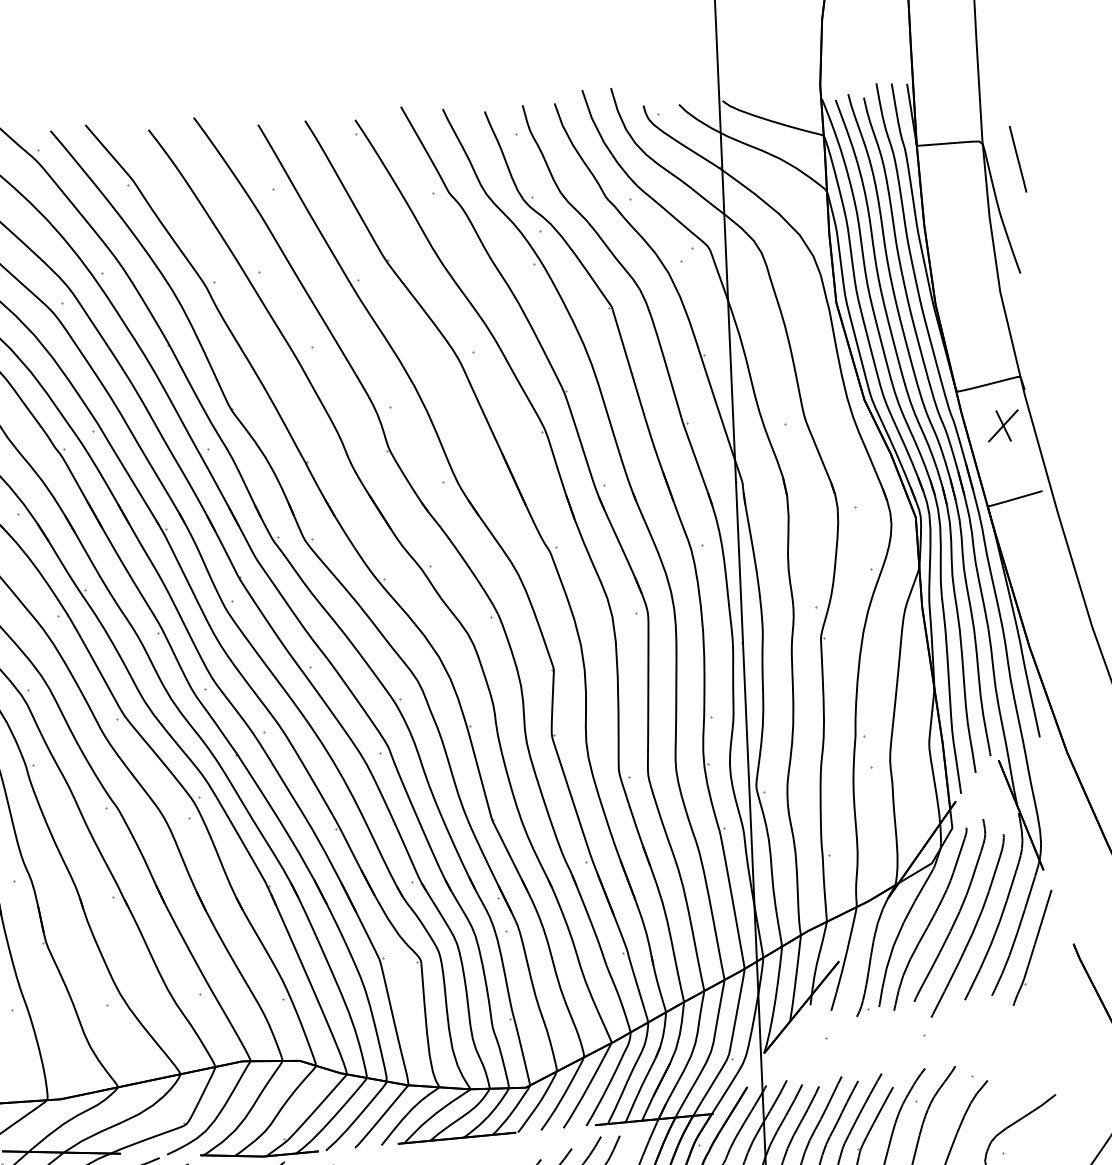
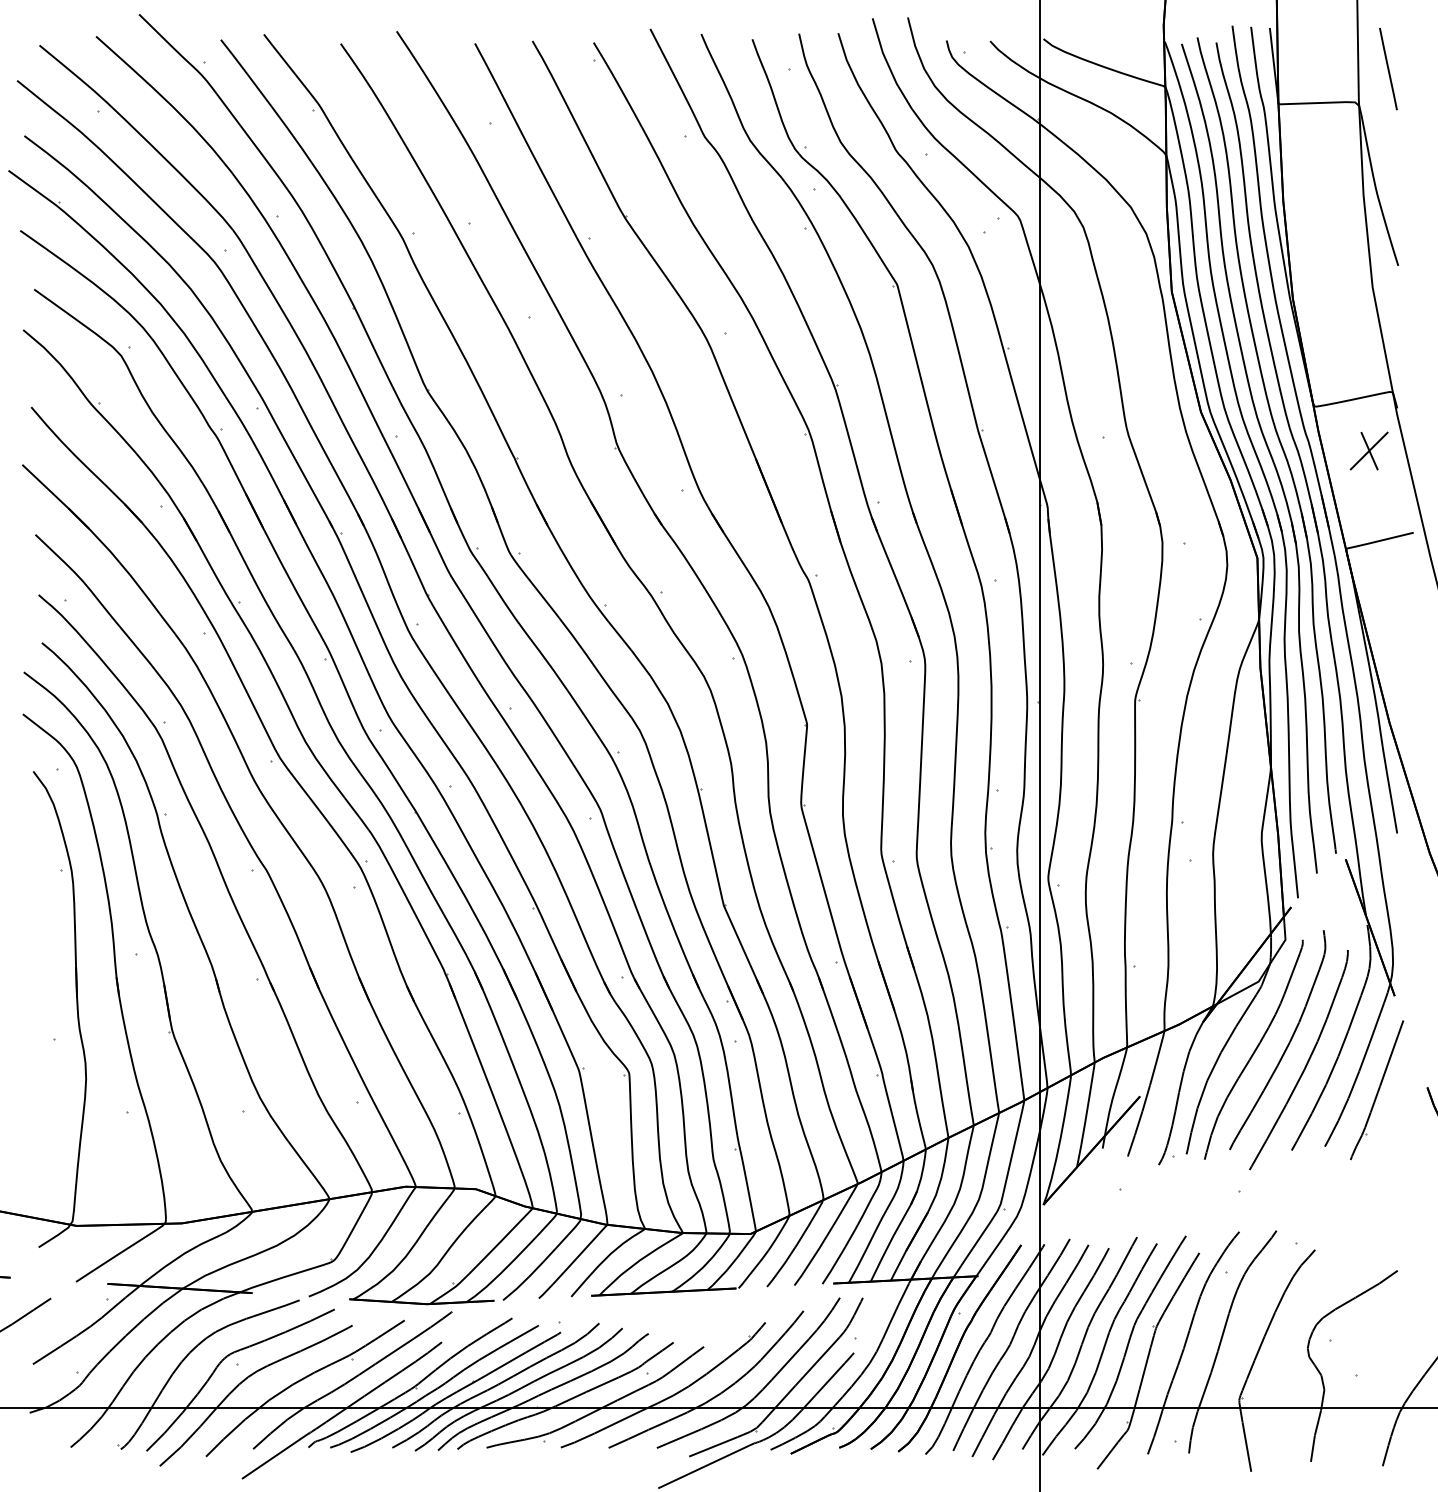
line: (1018, 158) -> (1388, 68), moved

